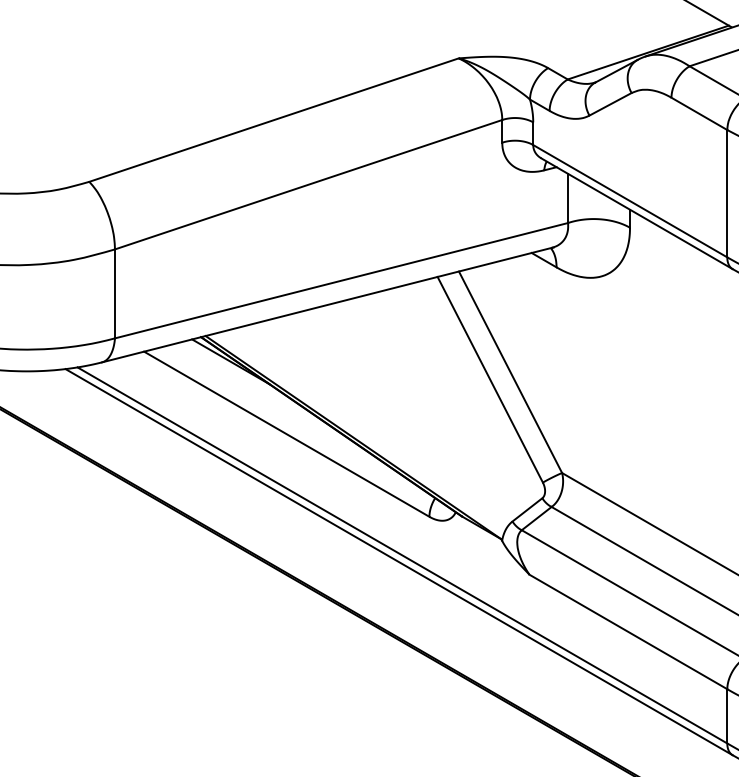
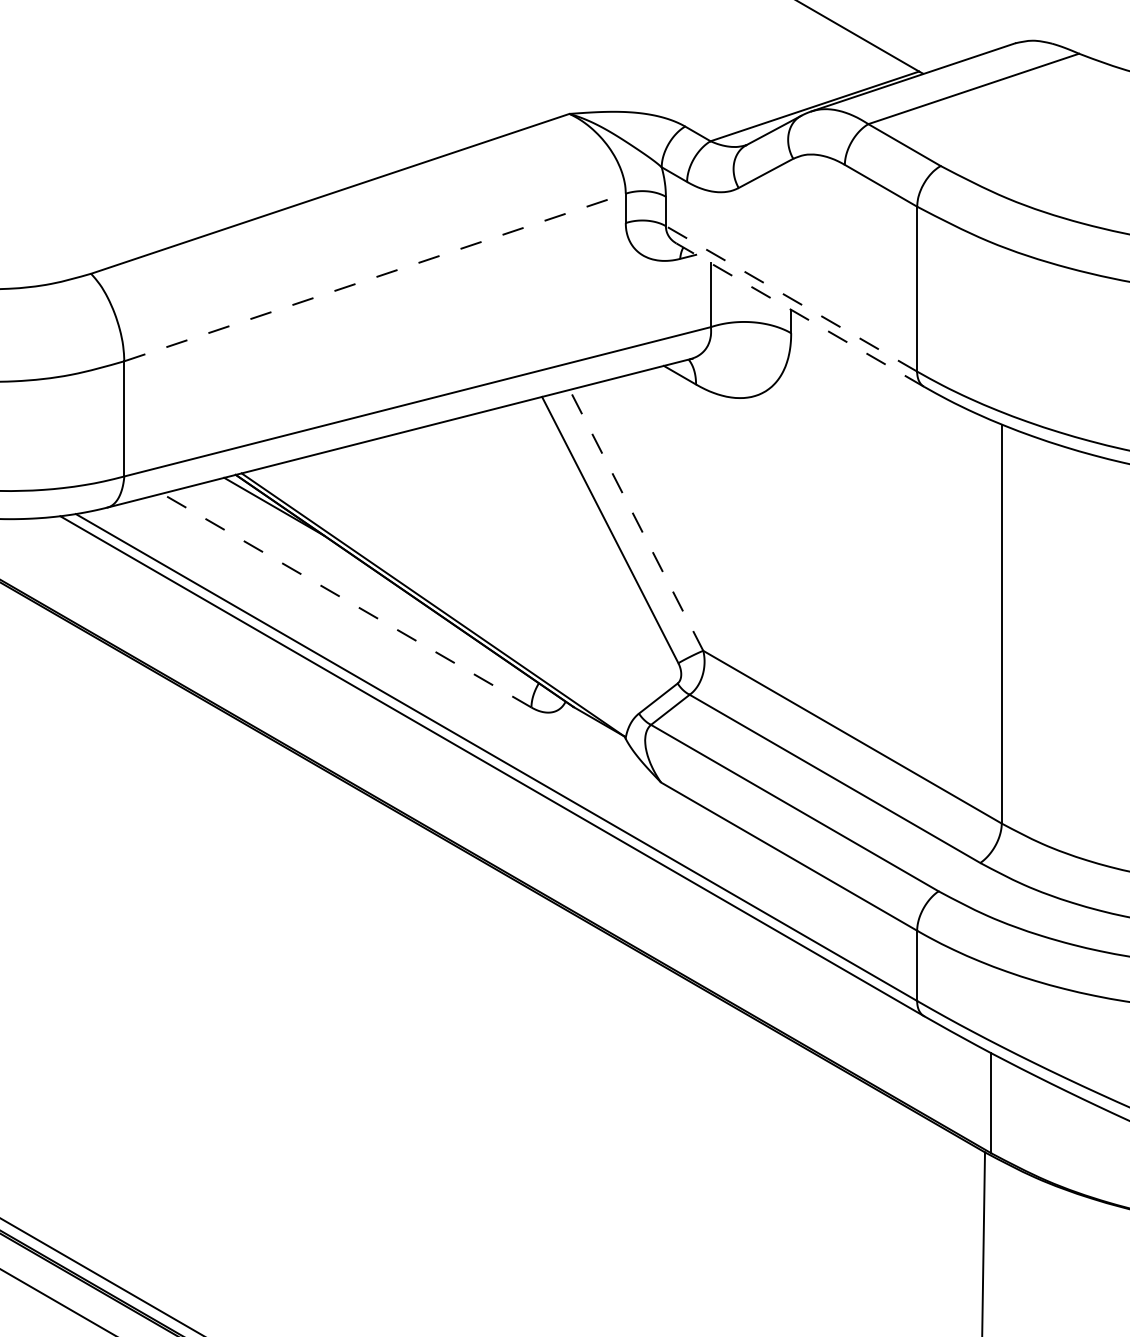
line: (308, 184) -> (375, 277), solid -> dashed
line: (630, 200) -> (791, 298), solid -> dashed
line: (636, 213) -> (799, 314), solid -> dashed
line: (510, 372) -> (636, 520), solid -> dashed
line: (286, 434) -> (346, 600), solid -> dashed

